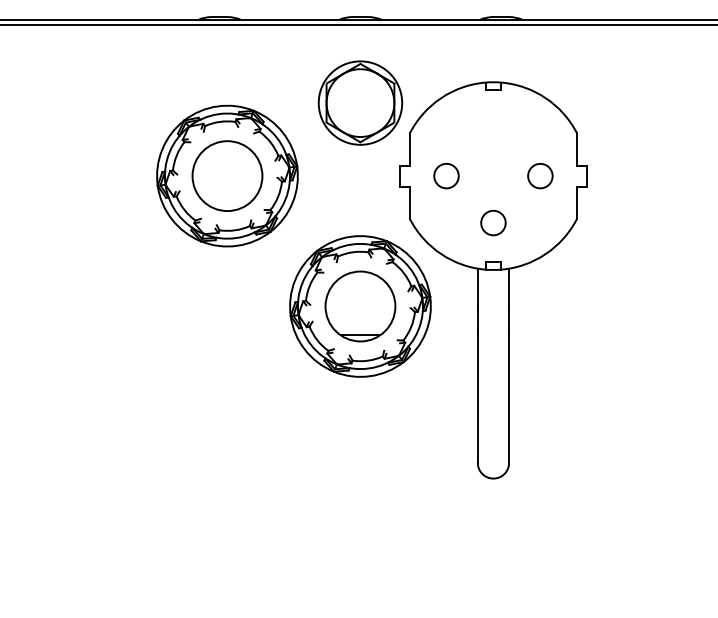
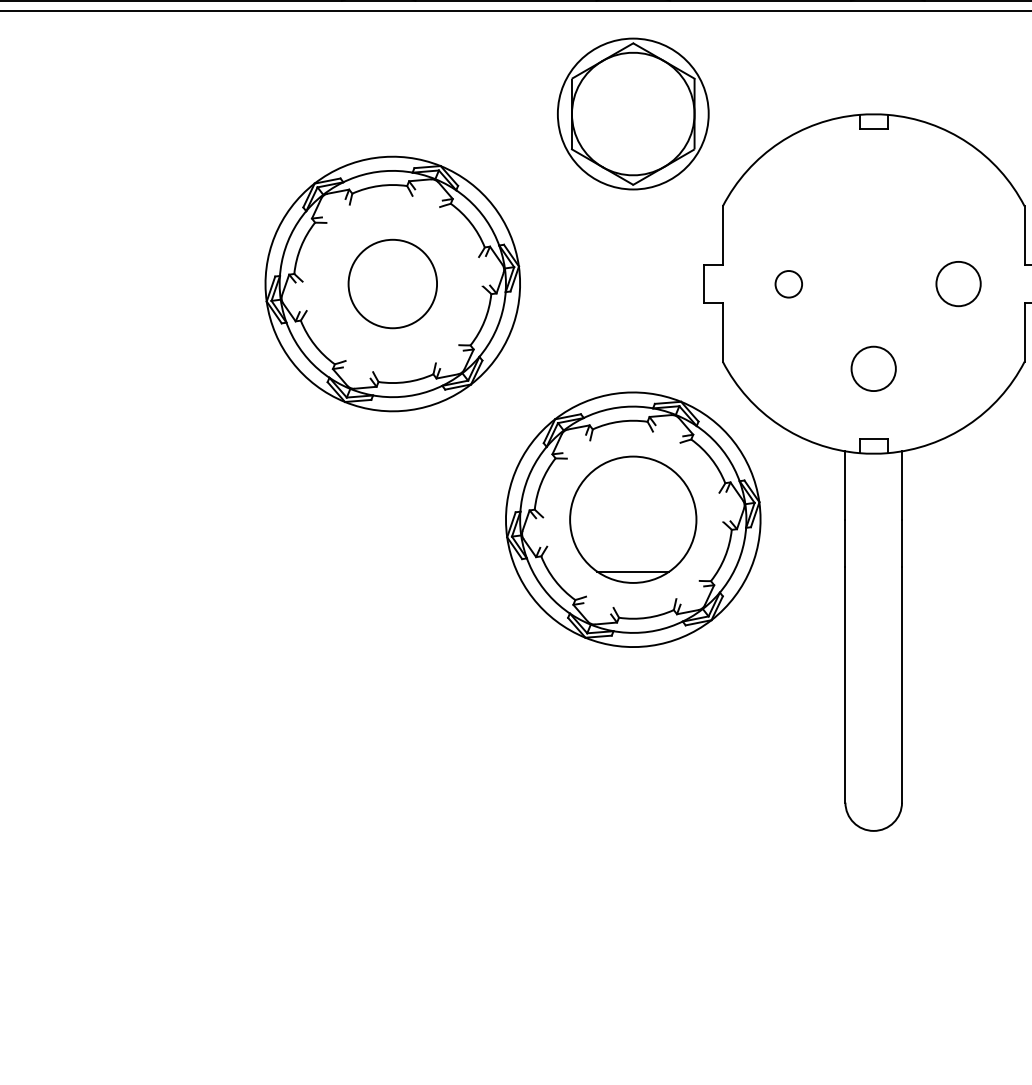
part: (360, 102) -> (633, 112), moved
circle: (227, 176) -> (392, 284), size x0.7
circle: (446, 176) -> (788, 284), size x0.6

